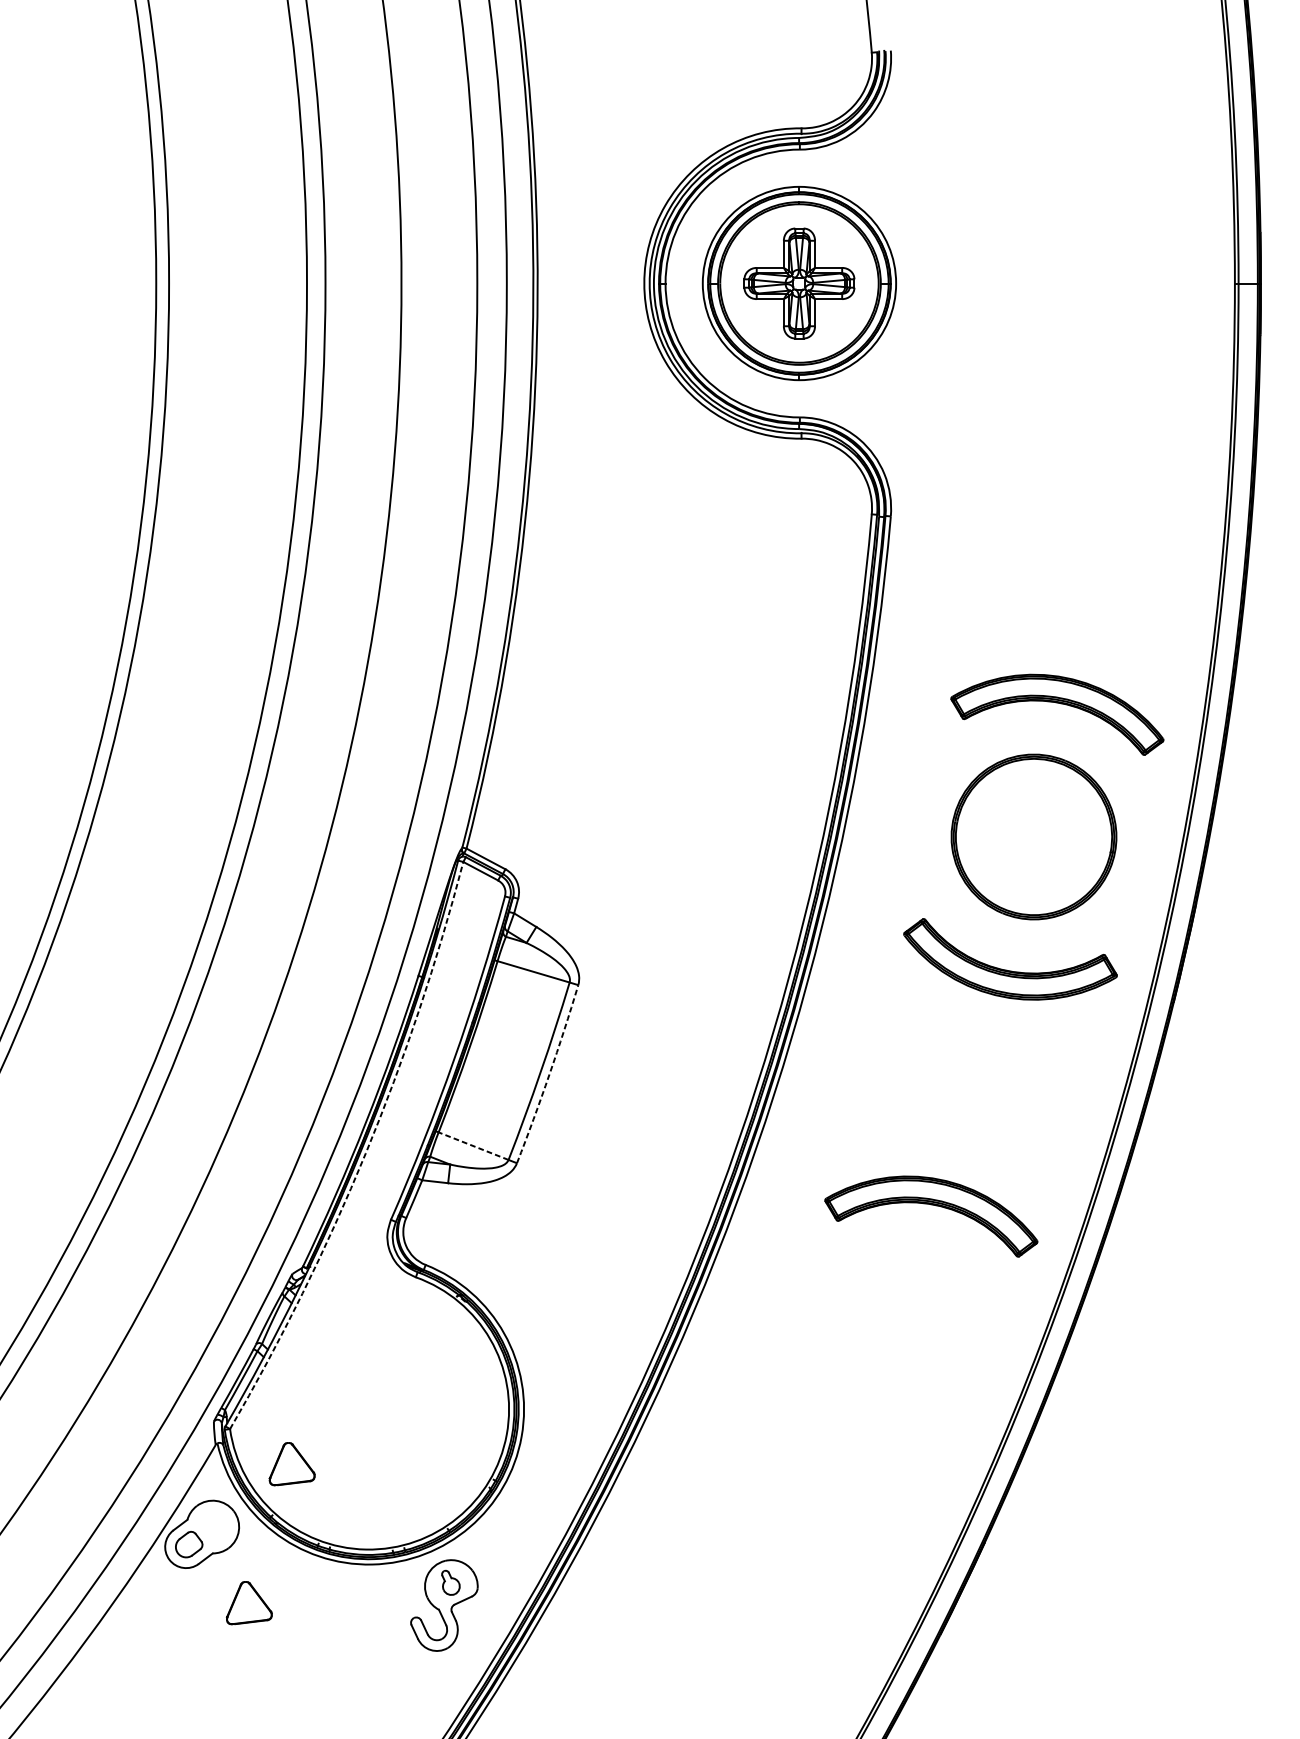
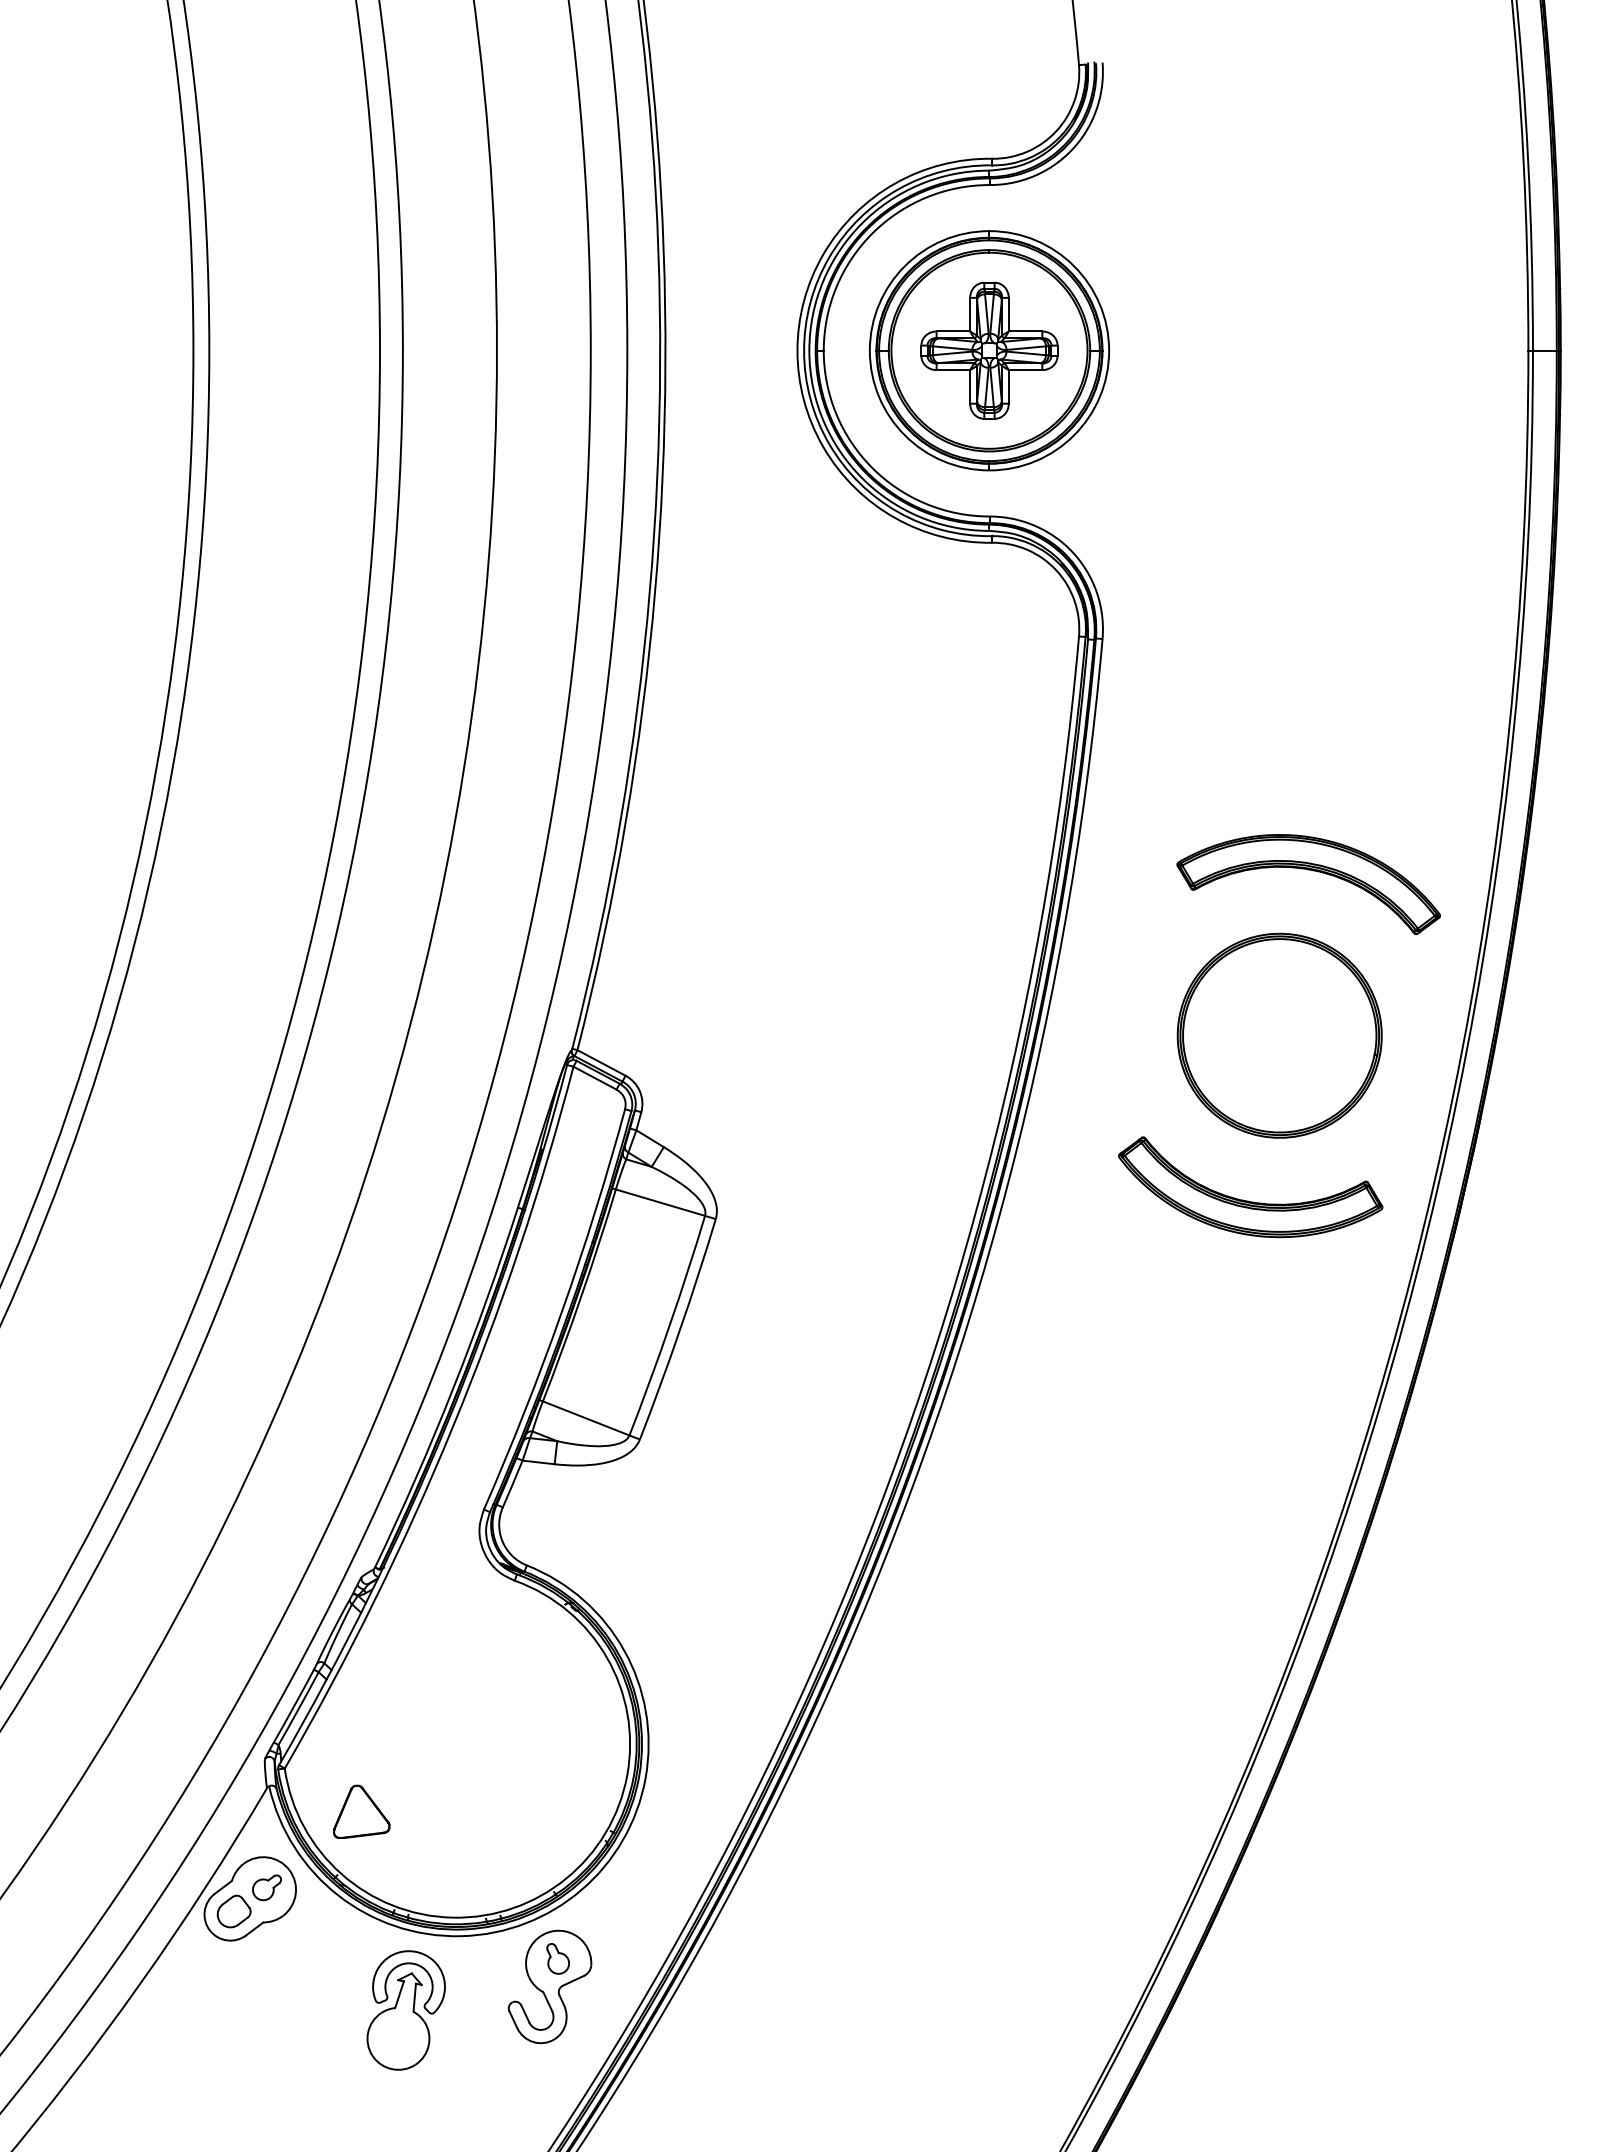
arc: (549, 1075) -> (680, 1330), dashed -> solid
line: (473, 1146) -> (586, 1418), dashed -> solid
arc: (365, 1153) -> (452, 1427), dashed -> solid
part: (935, 1206) -> (1157, 1492), removed
part: (215, 1525) -> (266, 1887), added
part: (249, 1602) -> (308, 1983), removed
part: (327, 1624) -> (405, 2010), added

